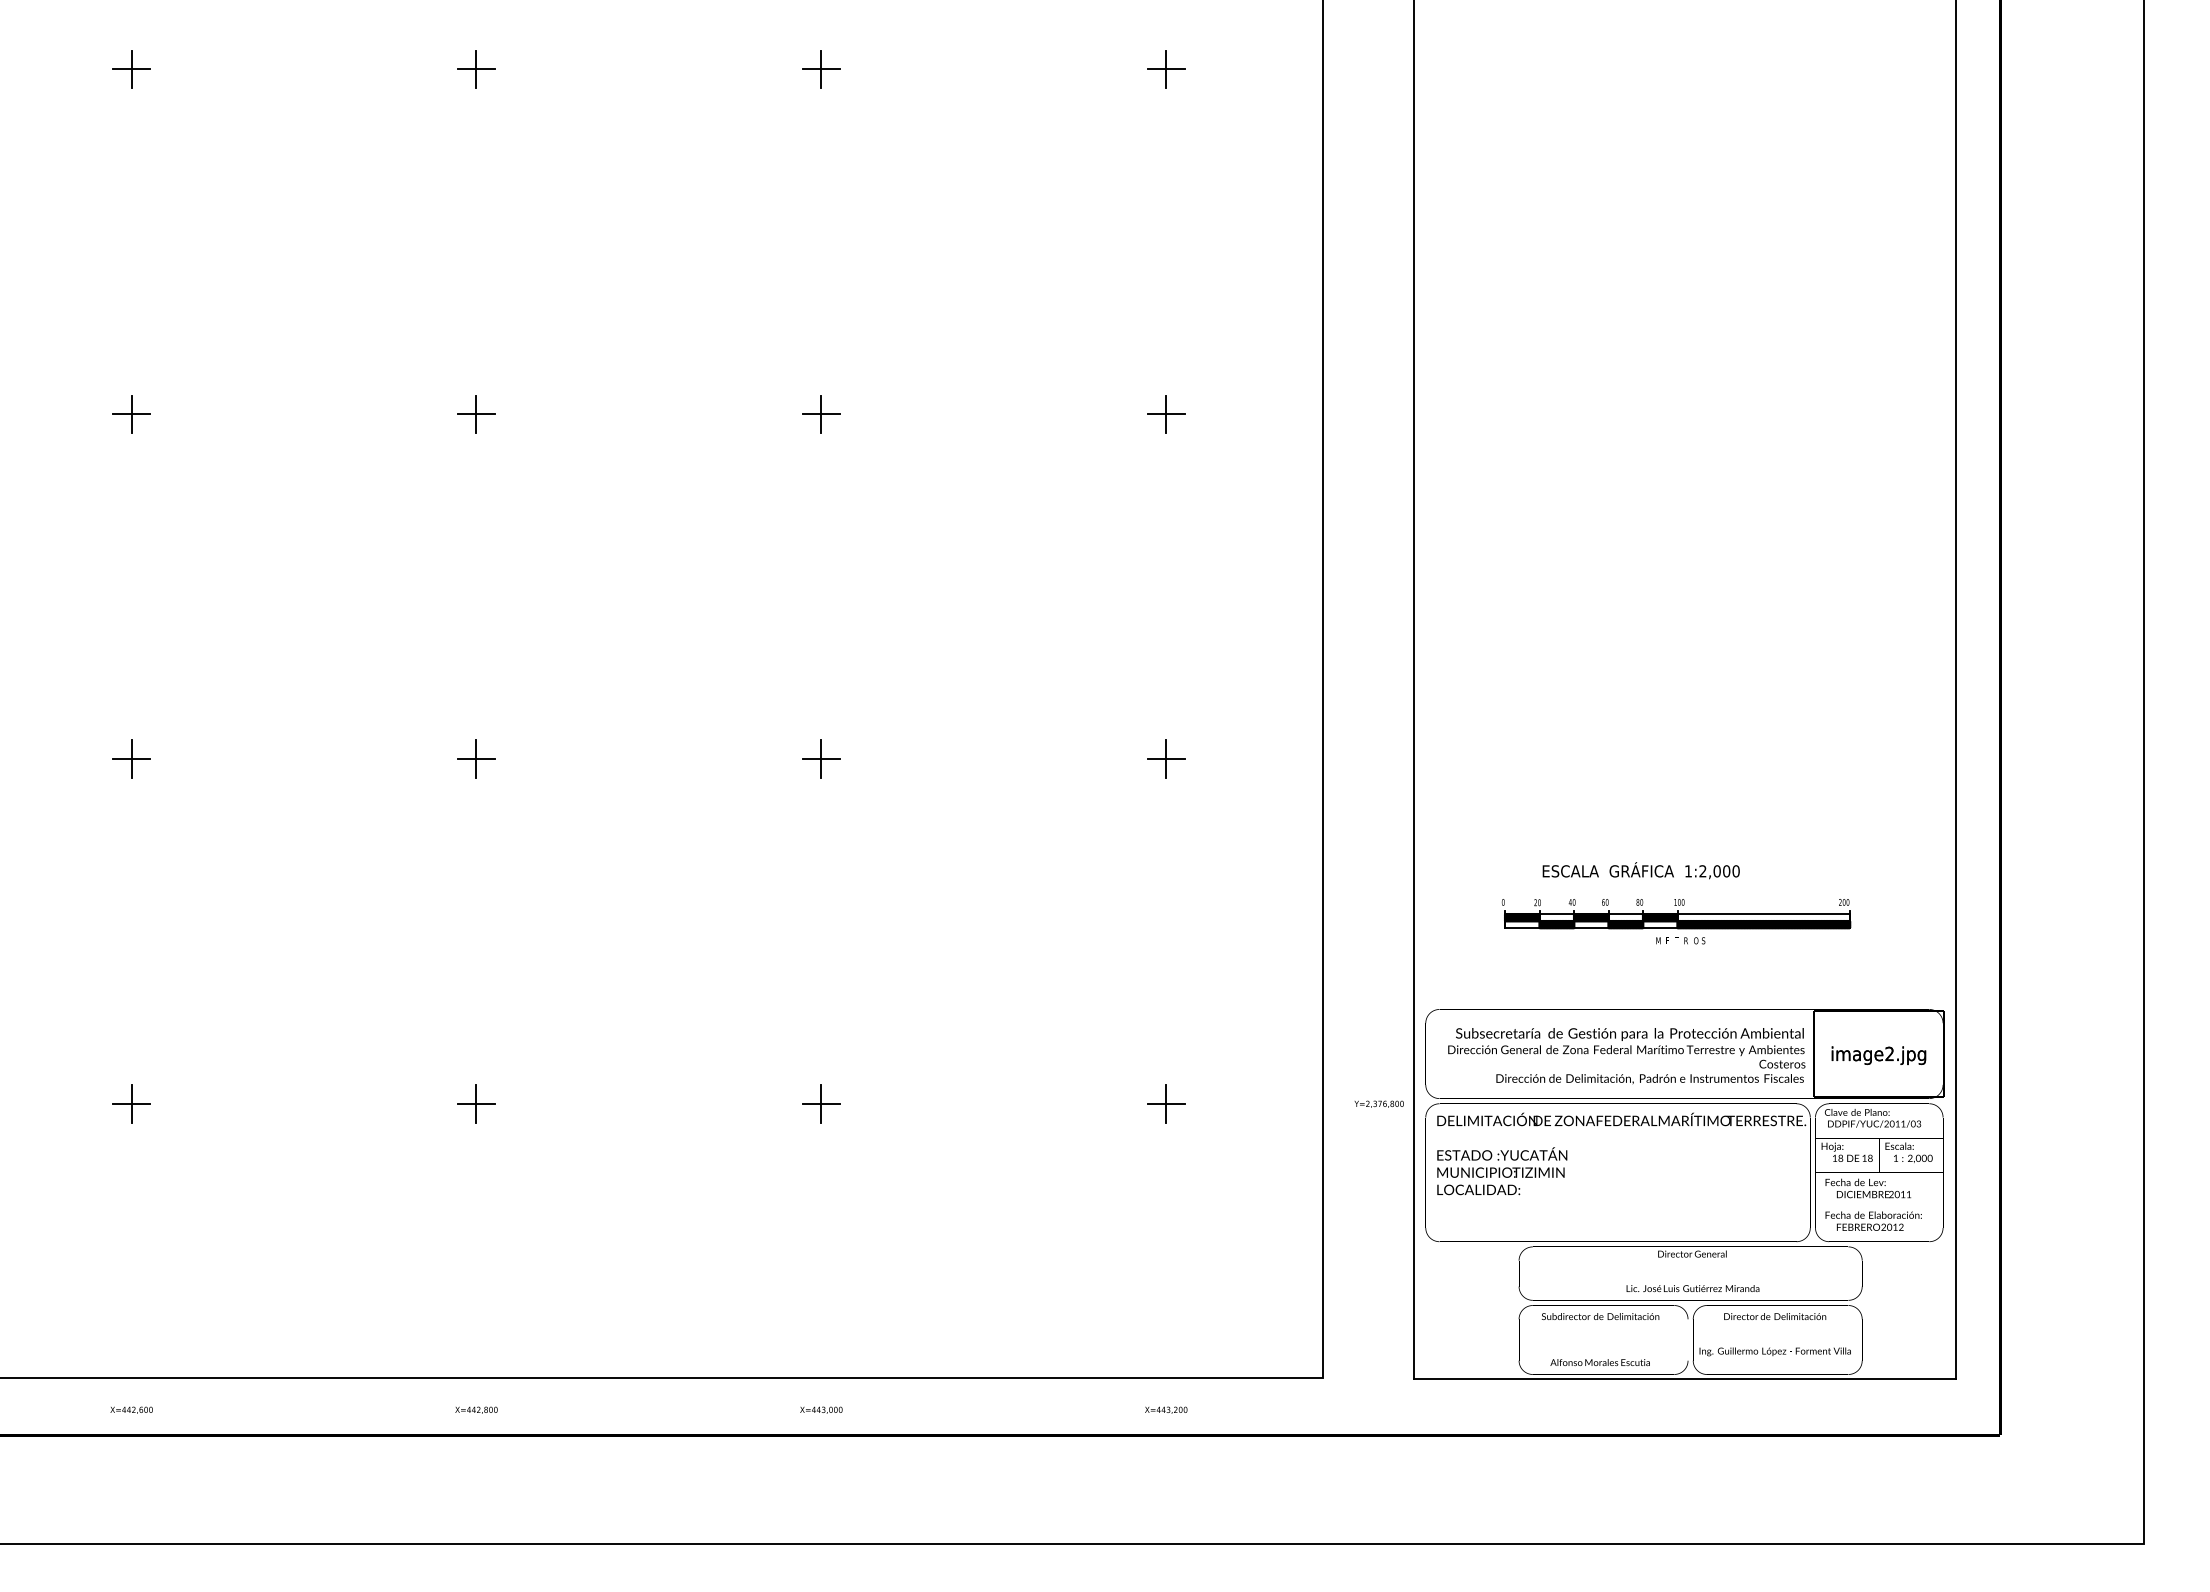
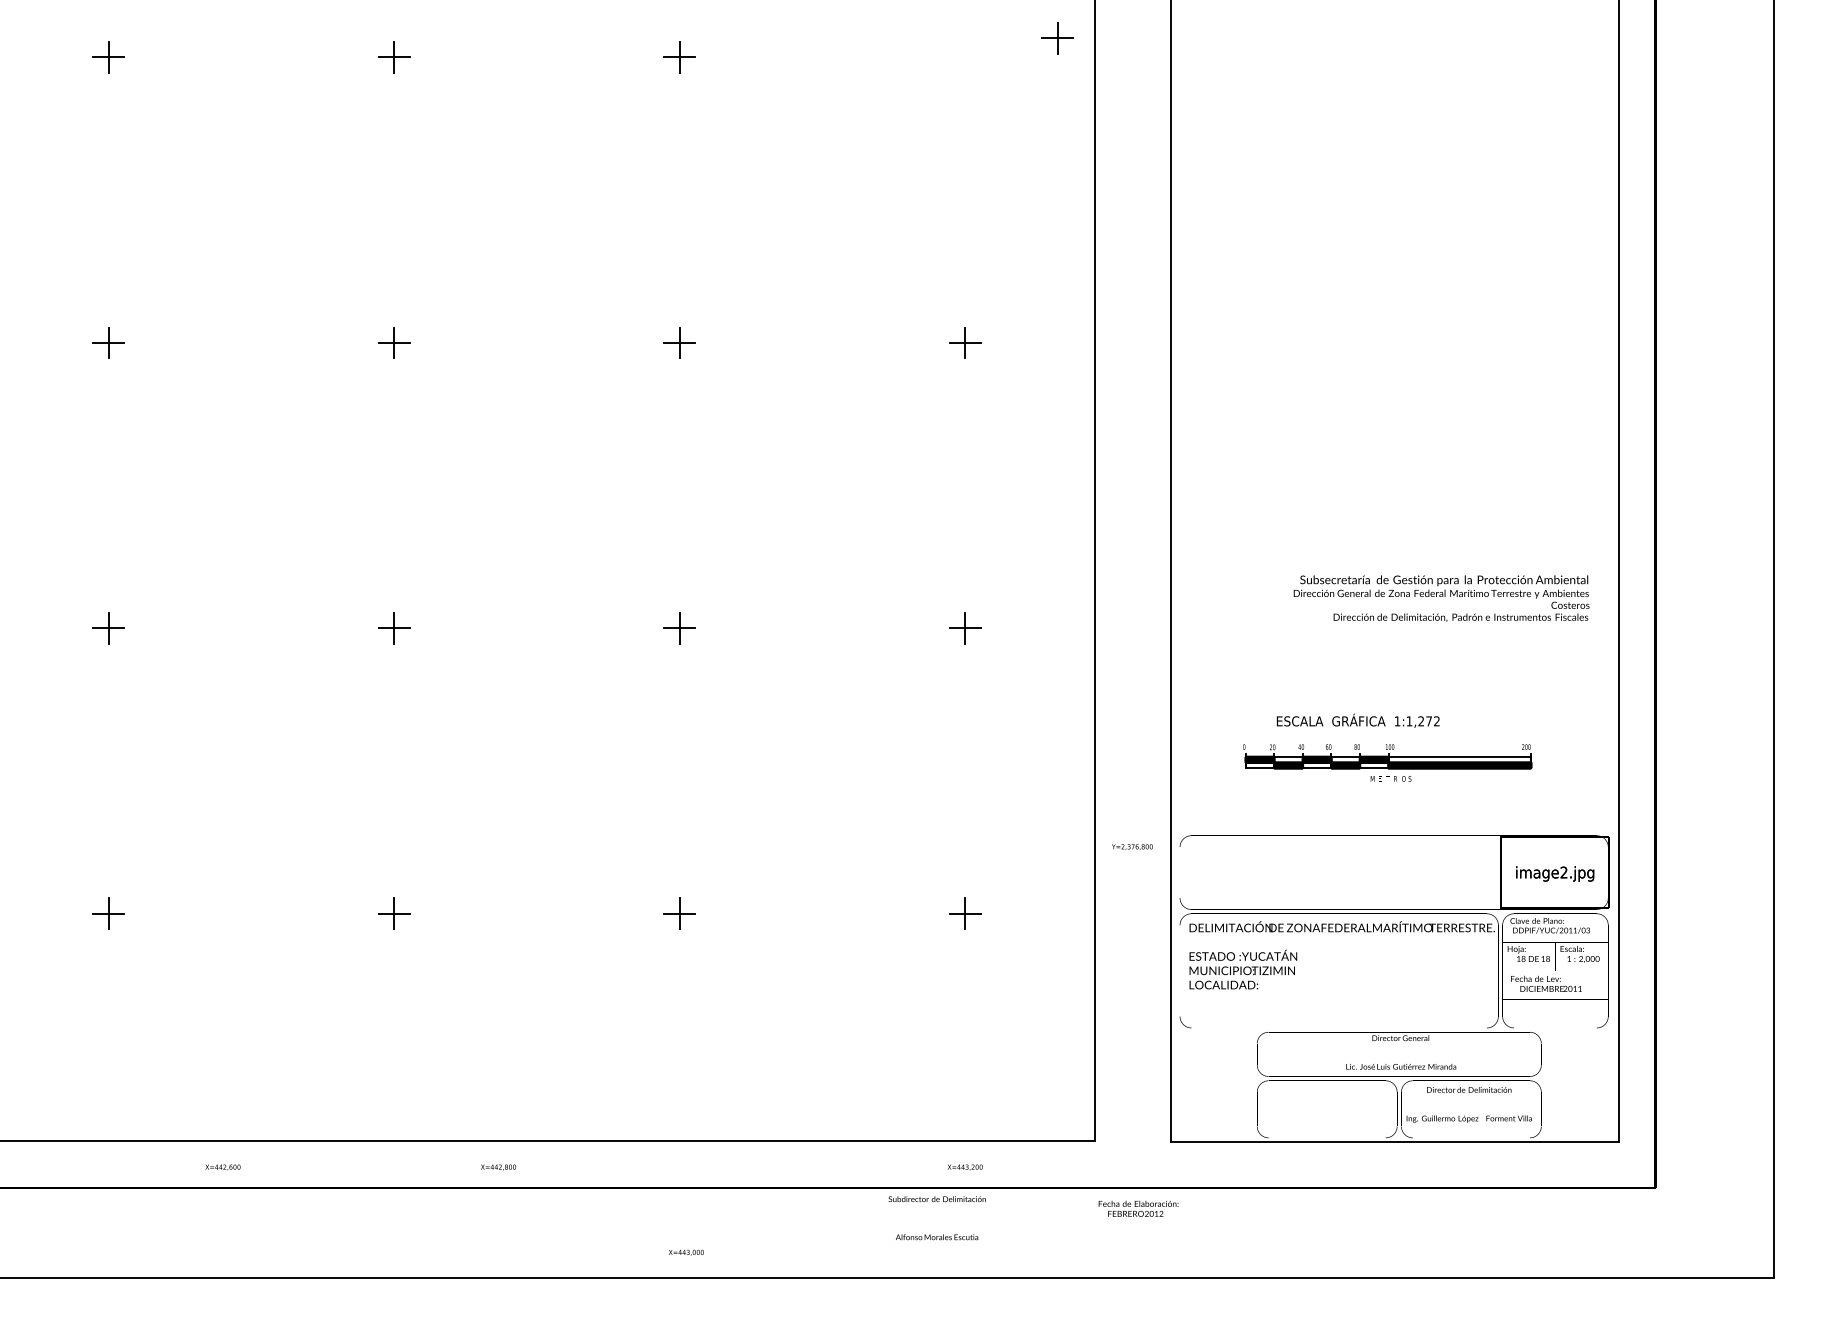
part: (1166, 69) -> (1058, 38), moved
text: (1719, 871) -> (1423, 721), 1:2,000 -> 1:1,272
text: (1626, 1056) -> (1441, 598), moved
text: (1378, 1103) -> (1131, 846), moved
text: (1873, 1220) -> (1138, 1208), moved
text: (1600, 1339) -> (937, 1218), moved
text: (131, 1409) -> (222, 1166), moved
text: (476, 1409) -> (498, 1166), moved
text: (821, 1409) -> (686, 1252), moved

